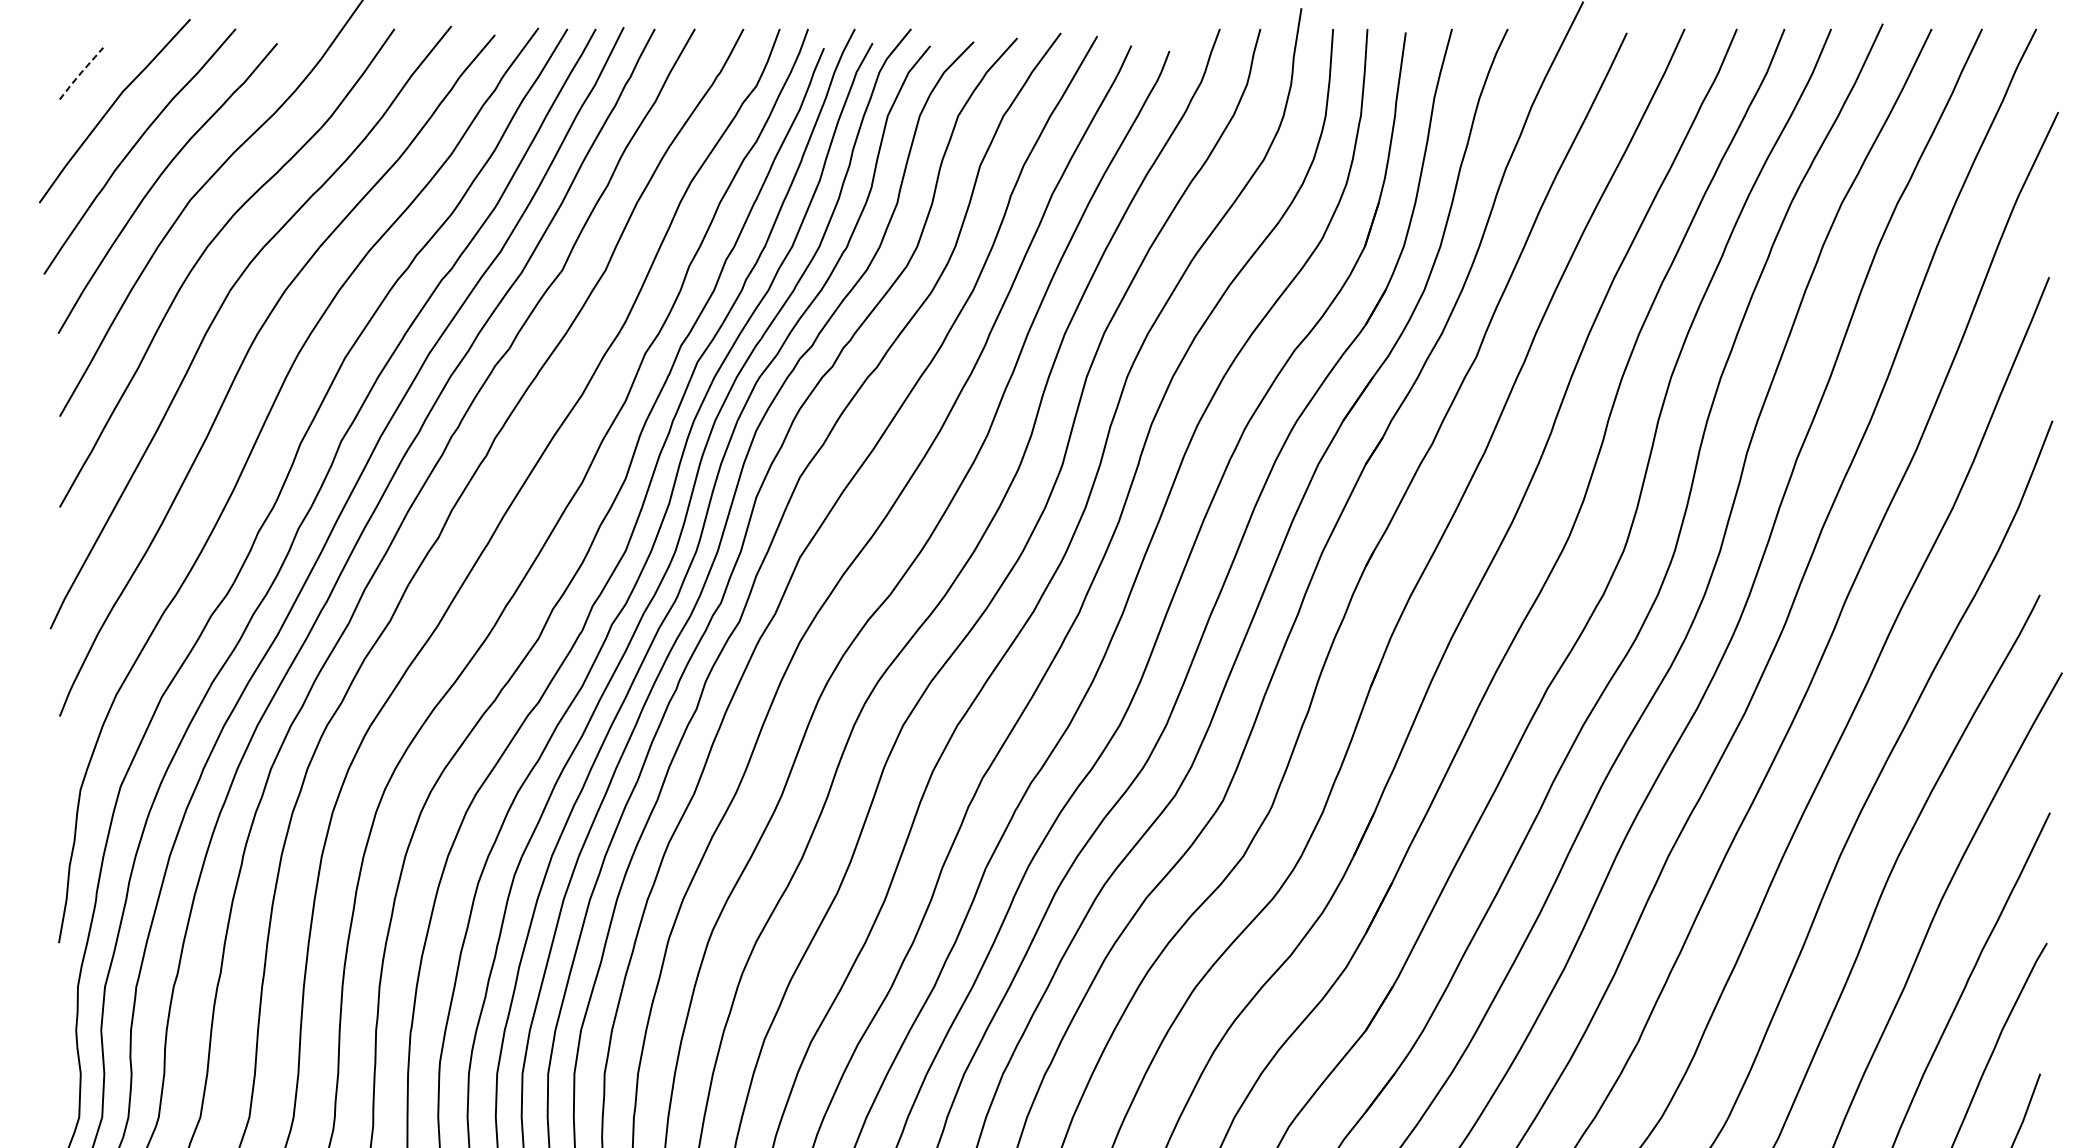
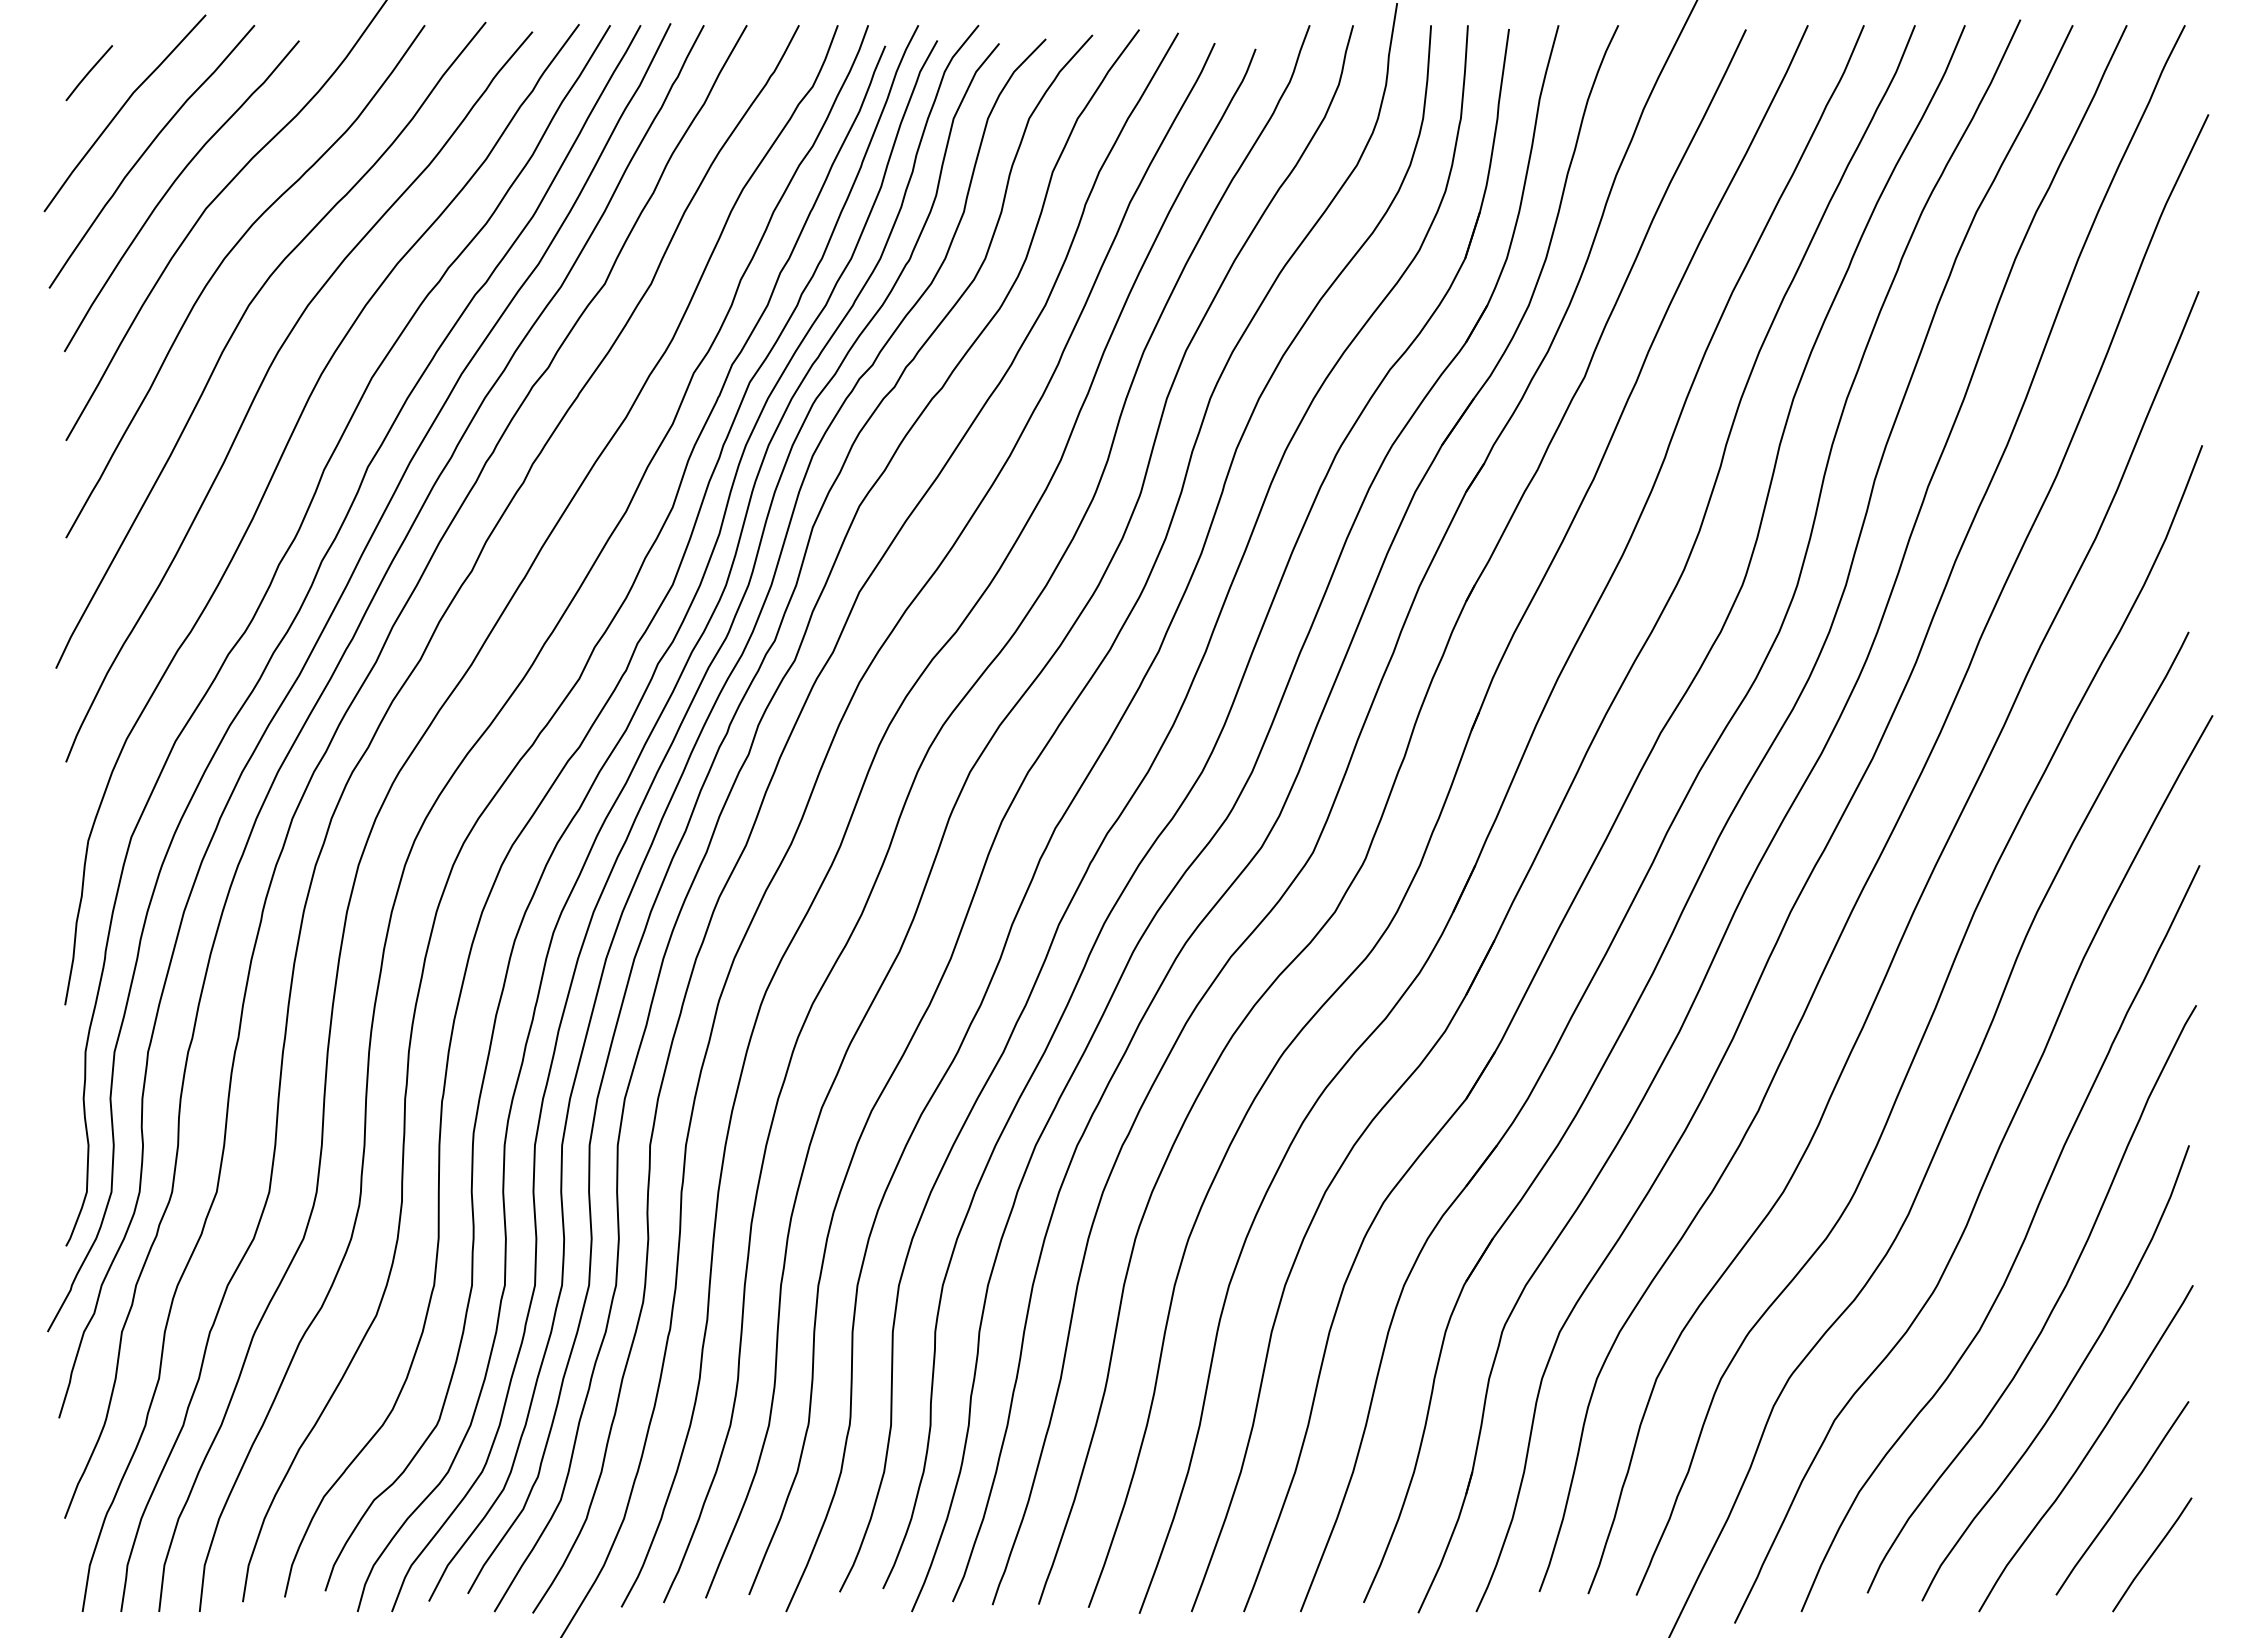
line: (80, 73) -> (88, 72), dashed -> solid

